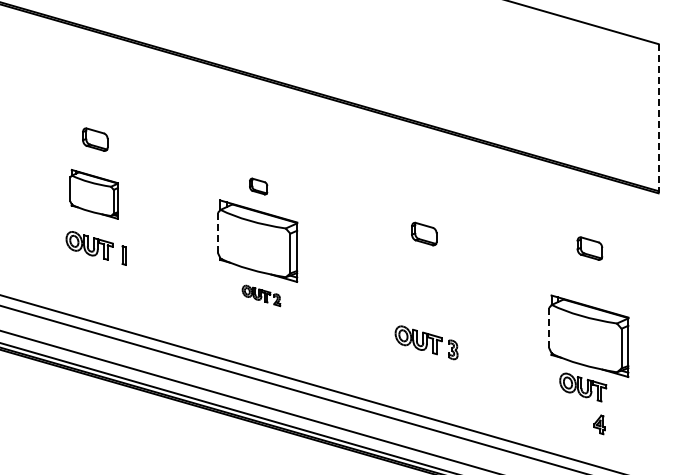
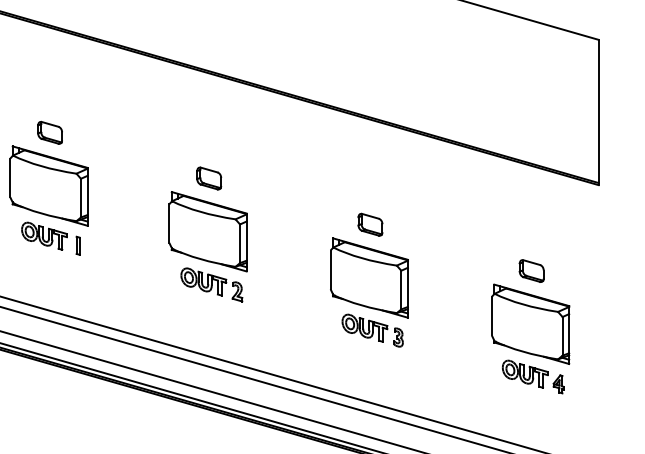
line: (658, 118) -> (598, 112), dashed -> solid
part: (258, 186) -> (208, 178), size x1.43
part: (93, 194) -> (48, 186), size x1.67
line: (217, 232) -> (169, 223), dashed -> solid
part: (589, 248) -> (531, 270), moved
part: (422, 288) -> (368, 277), added
part: (261, 295) -> (211, 284), size x1.67
line: (548, 327) -> (491, 315), dashed -> solid
part: (599, 424) -> (558, 383), moved

